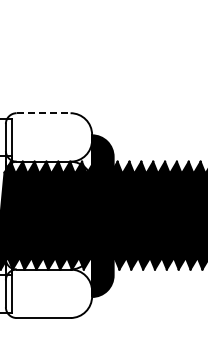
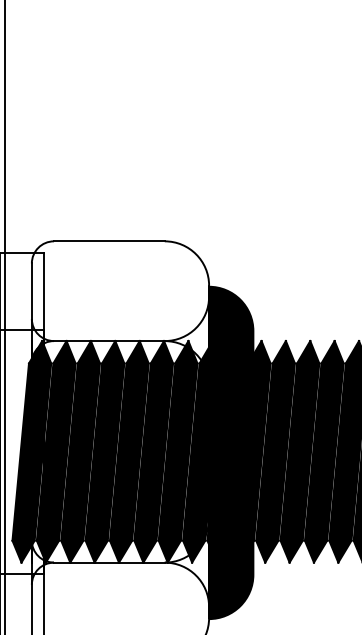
line: (43, 113) -> (109, 241), dashed -> solid

